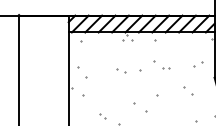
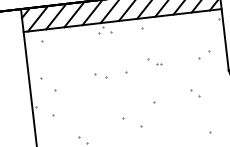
part: (161, 65) -> (154, 62), size x0.62
part: (188, 91) -> (195, 93), size x0.62

